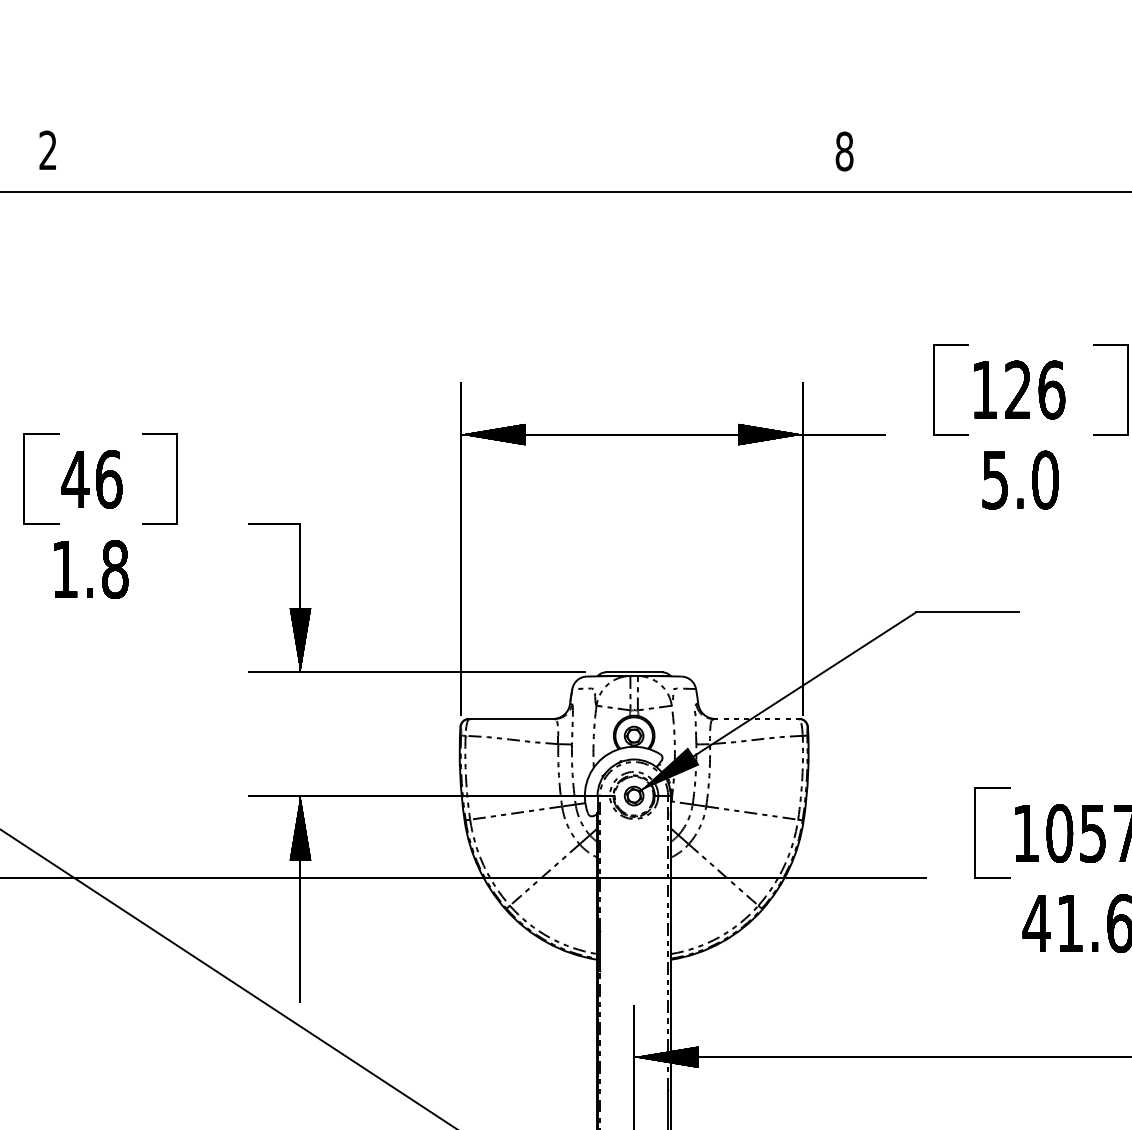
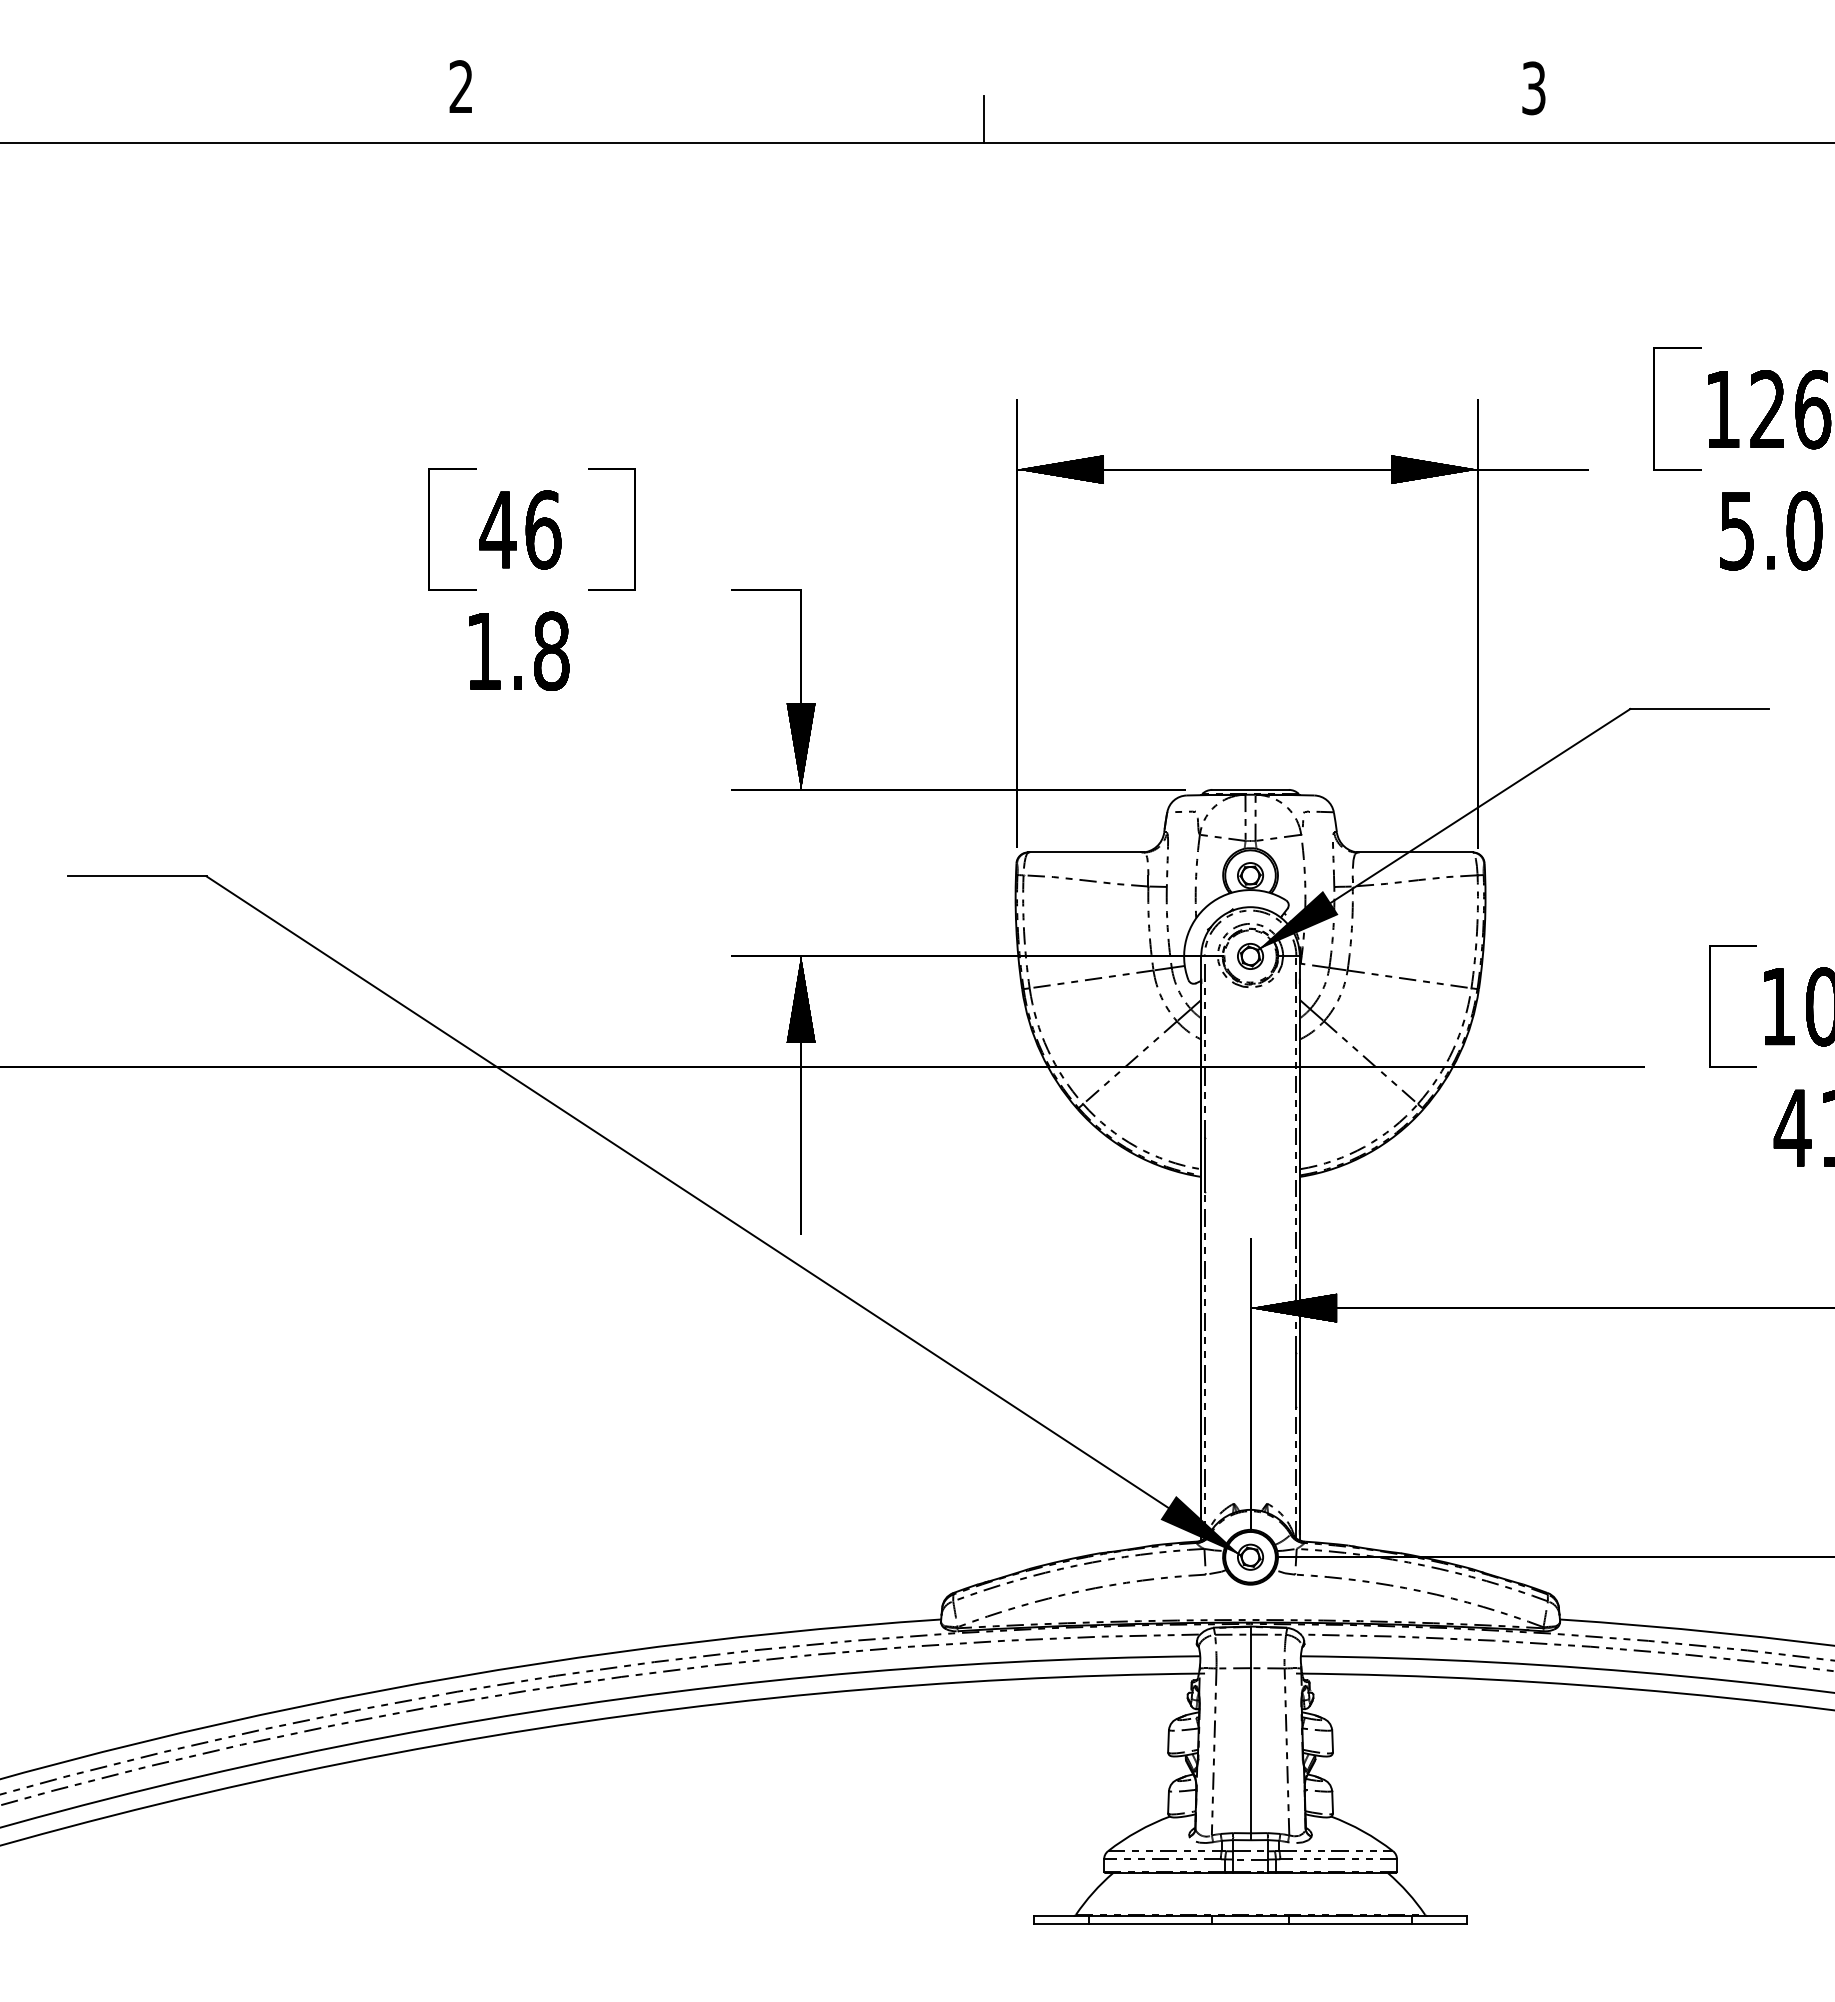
text: (844, 151) -> (1533, 88), 8 -> 3
line: (435, 174) -> (983, 119), added
line: (755, 718) -> (1414, 852), dashed -> solid

